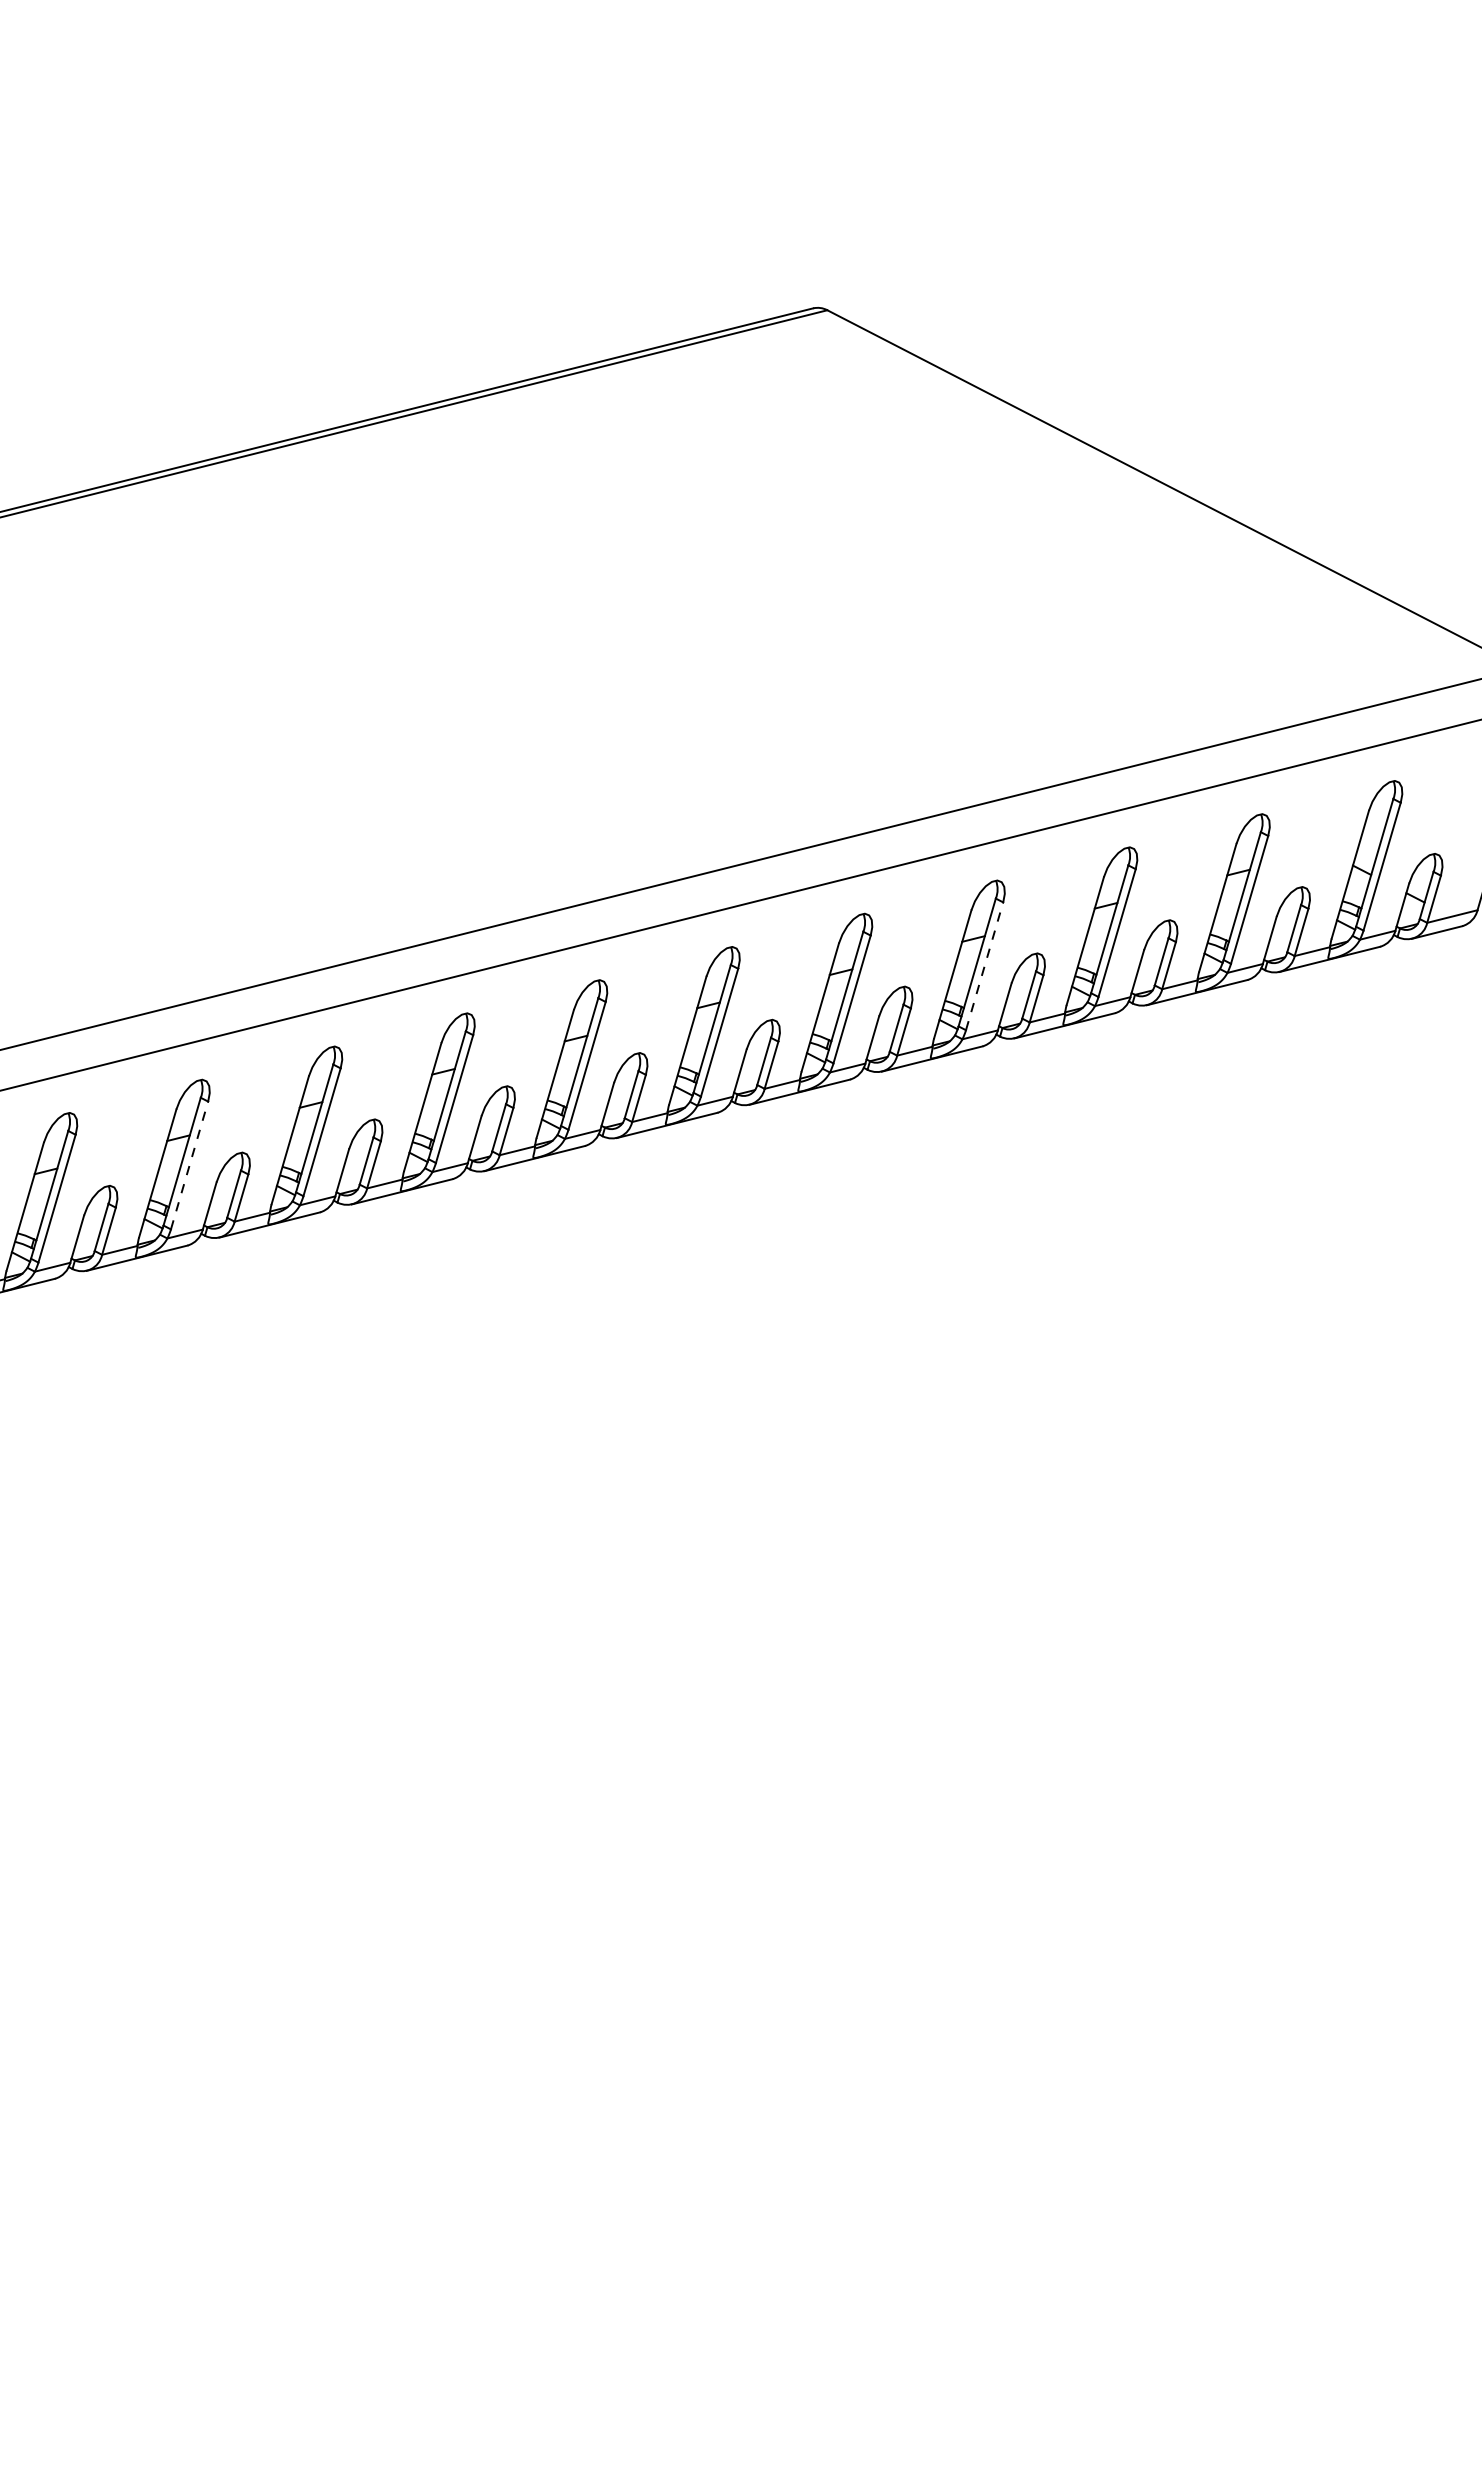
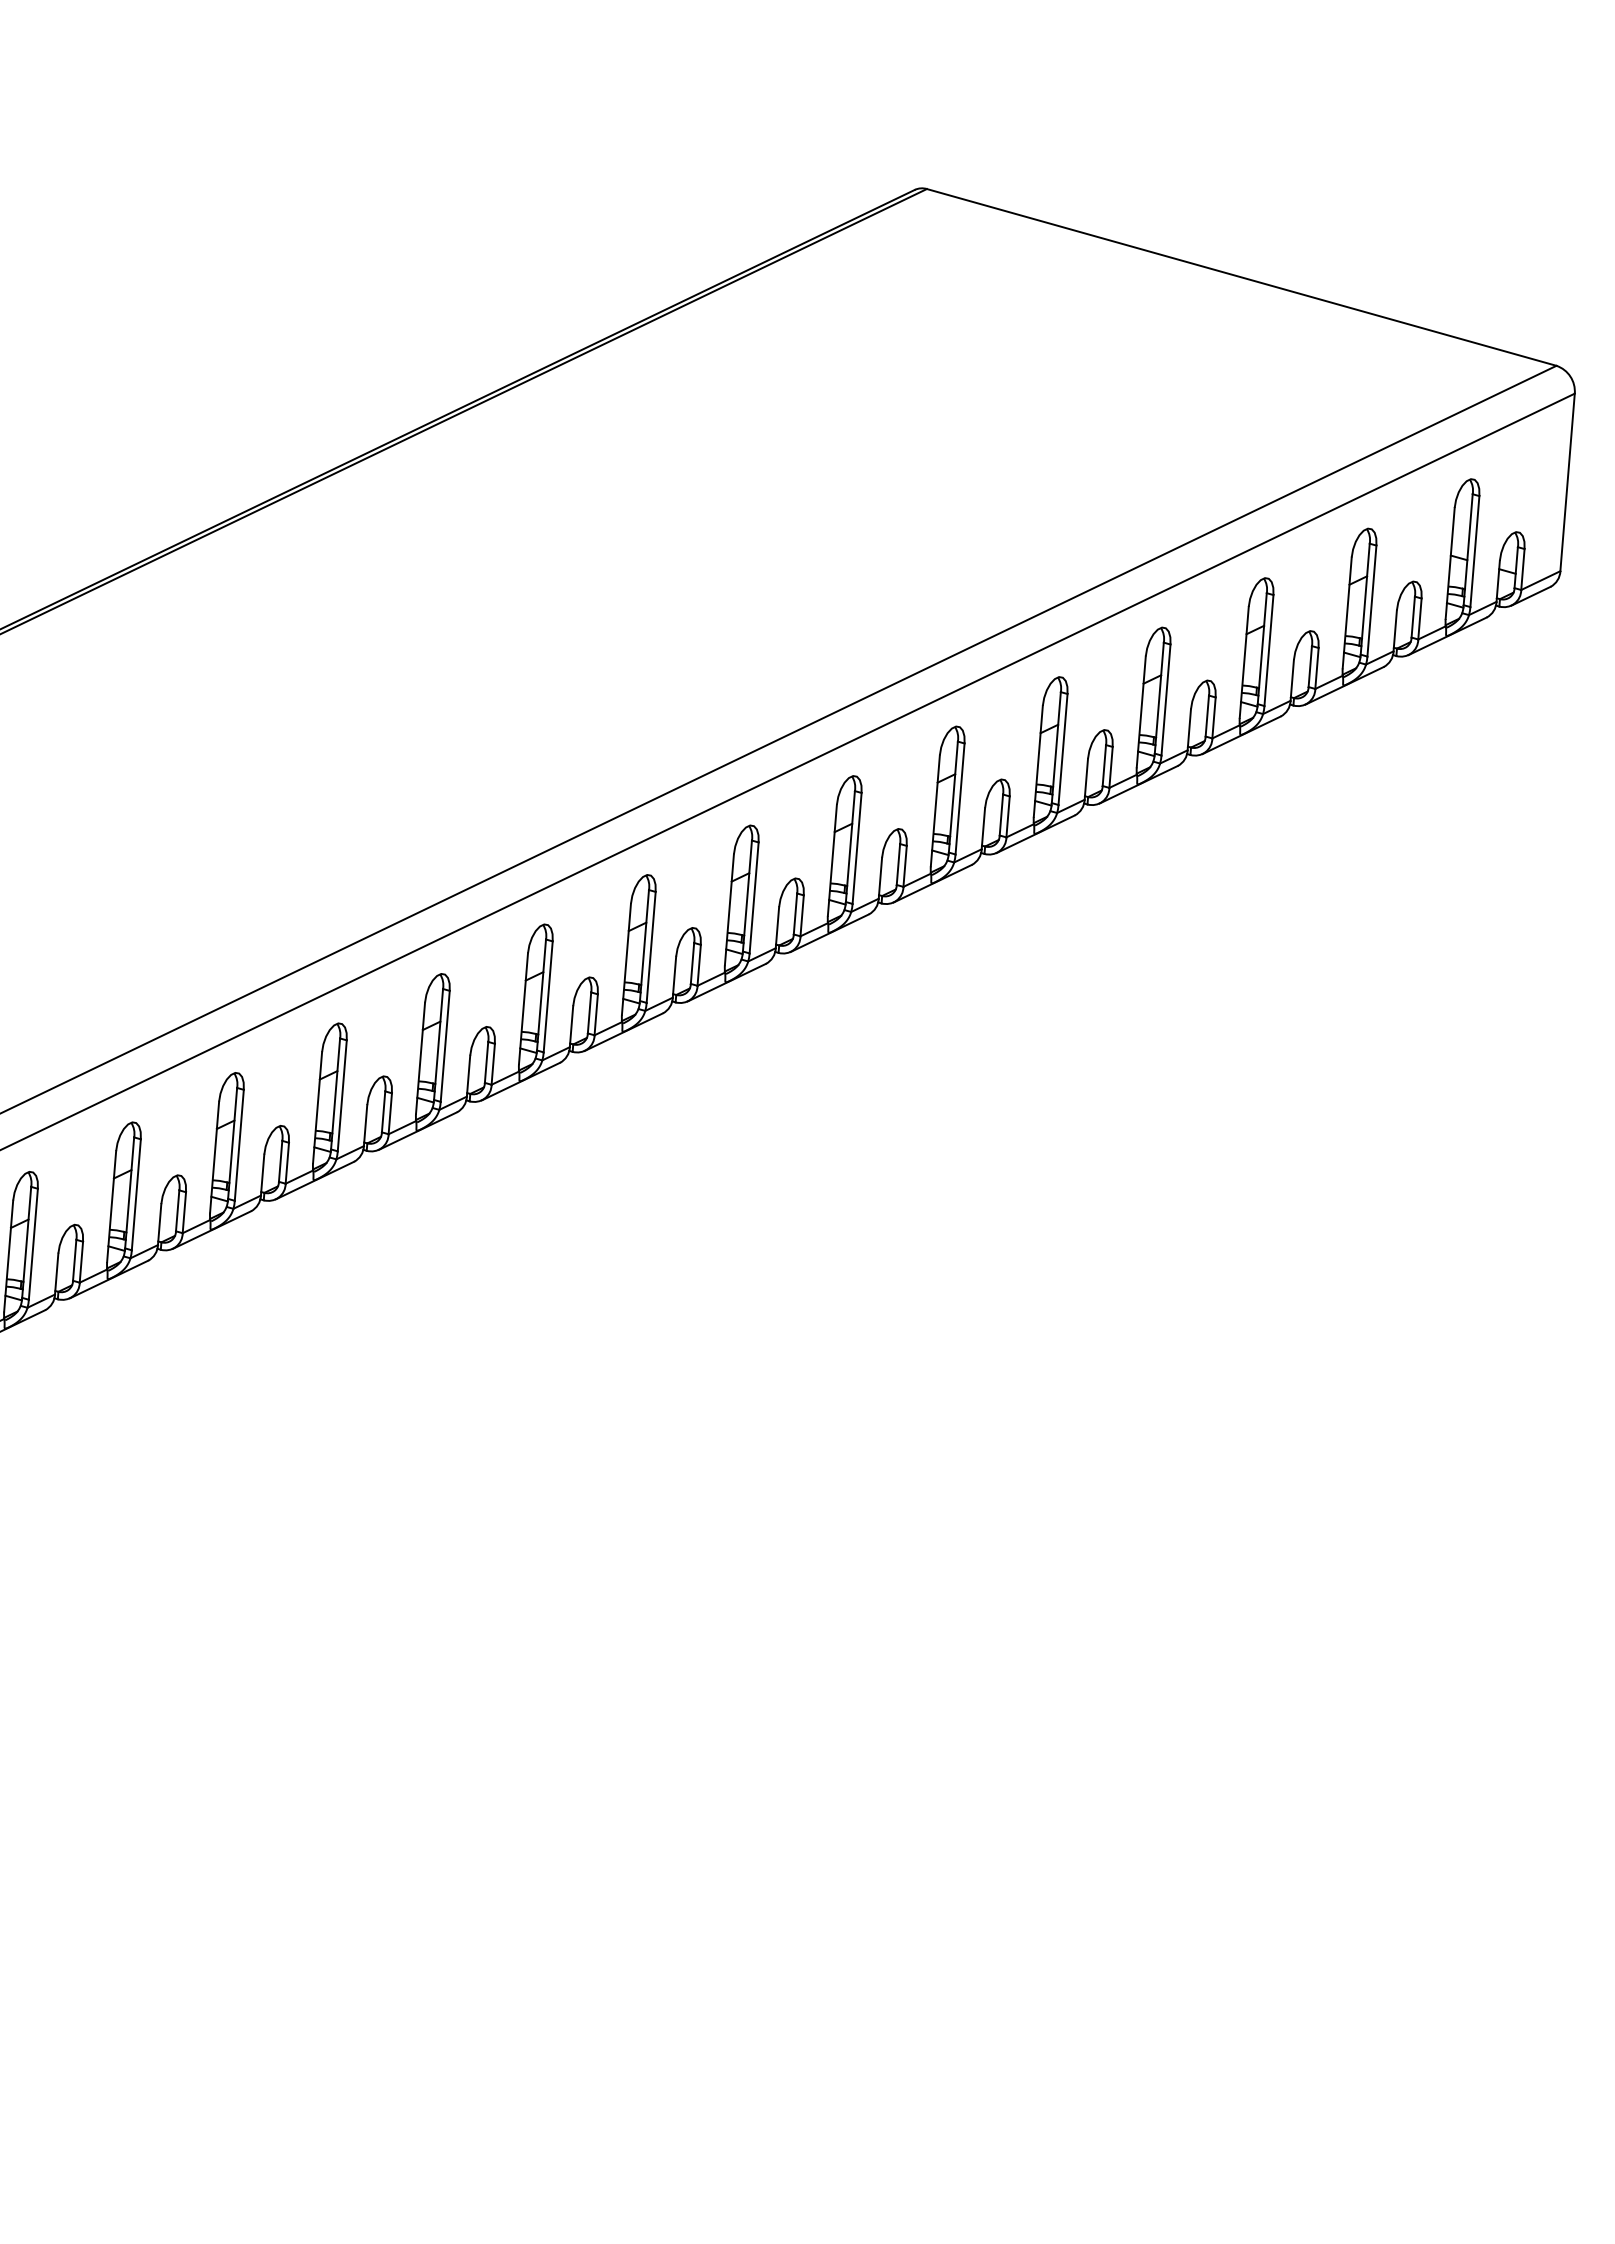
line: (985, 966) -> (1166, 700), dashed -> solid
line: (189, 1165) -> (548, 996), dashed -> solid

